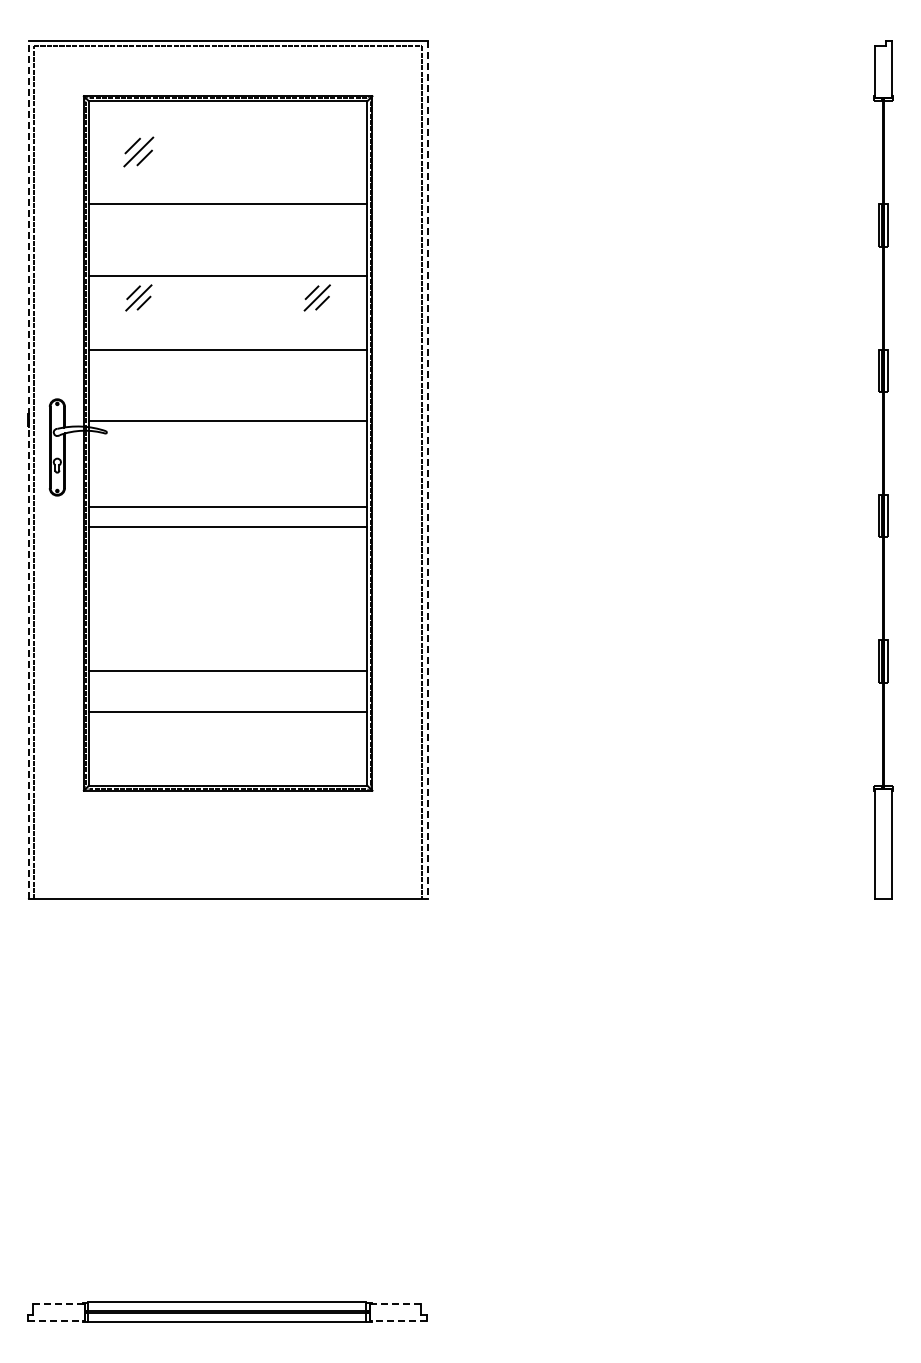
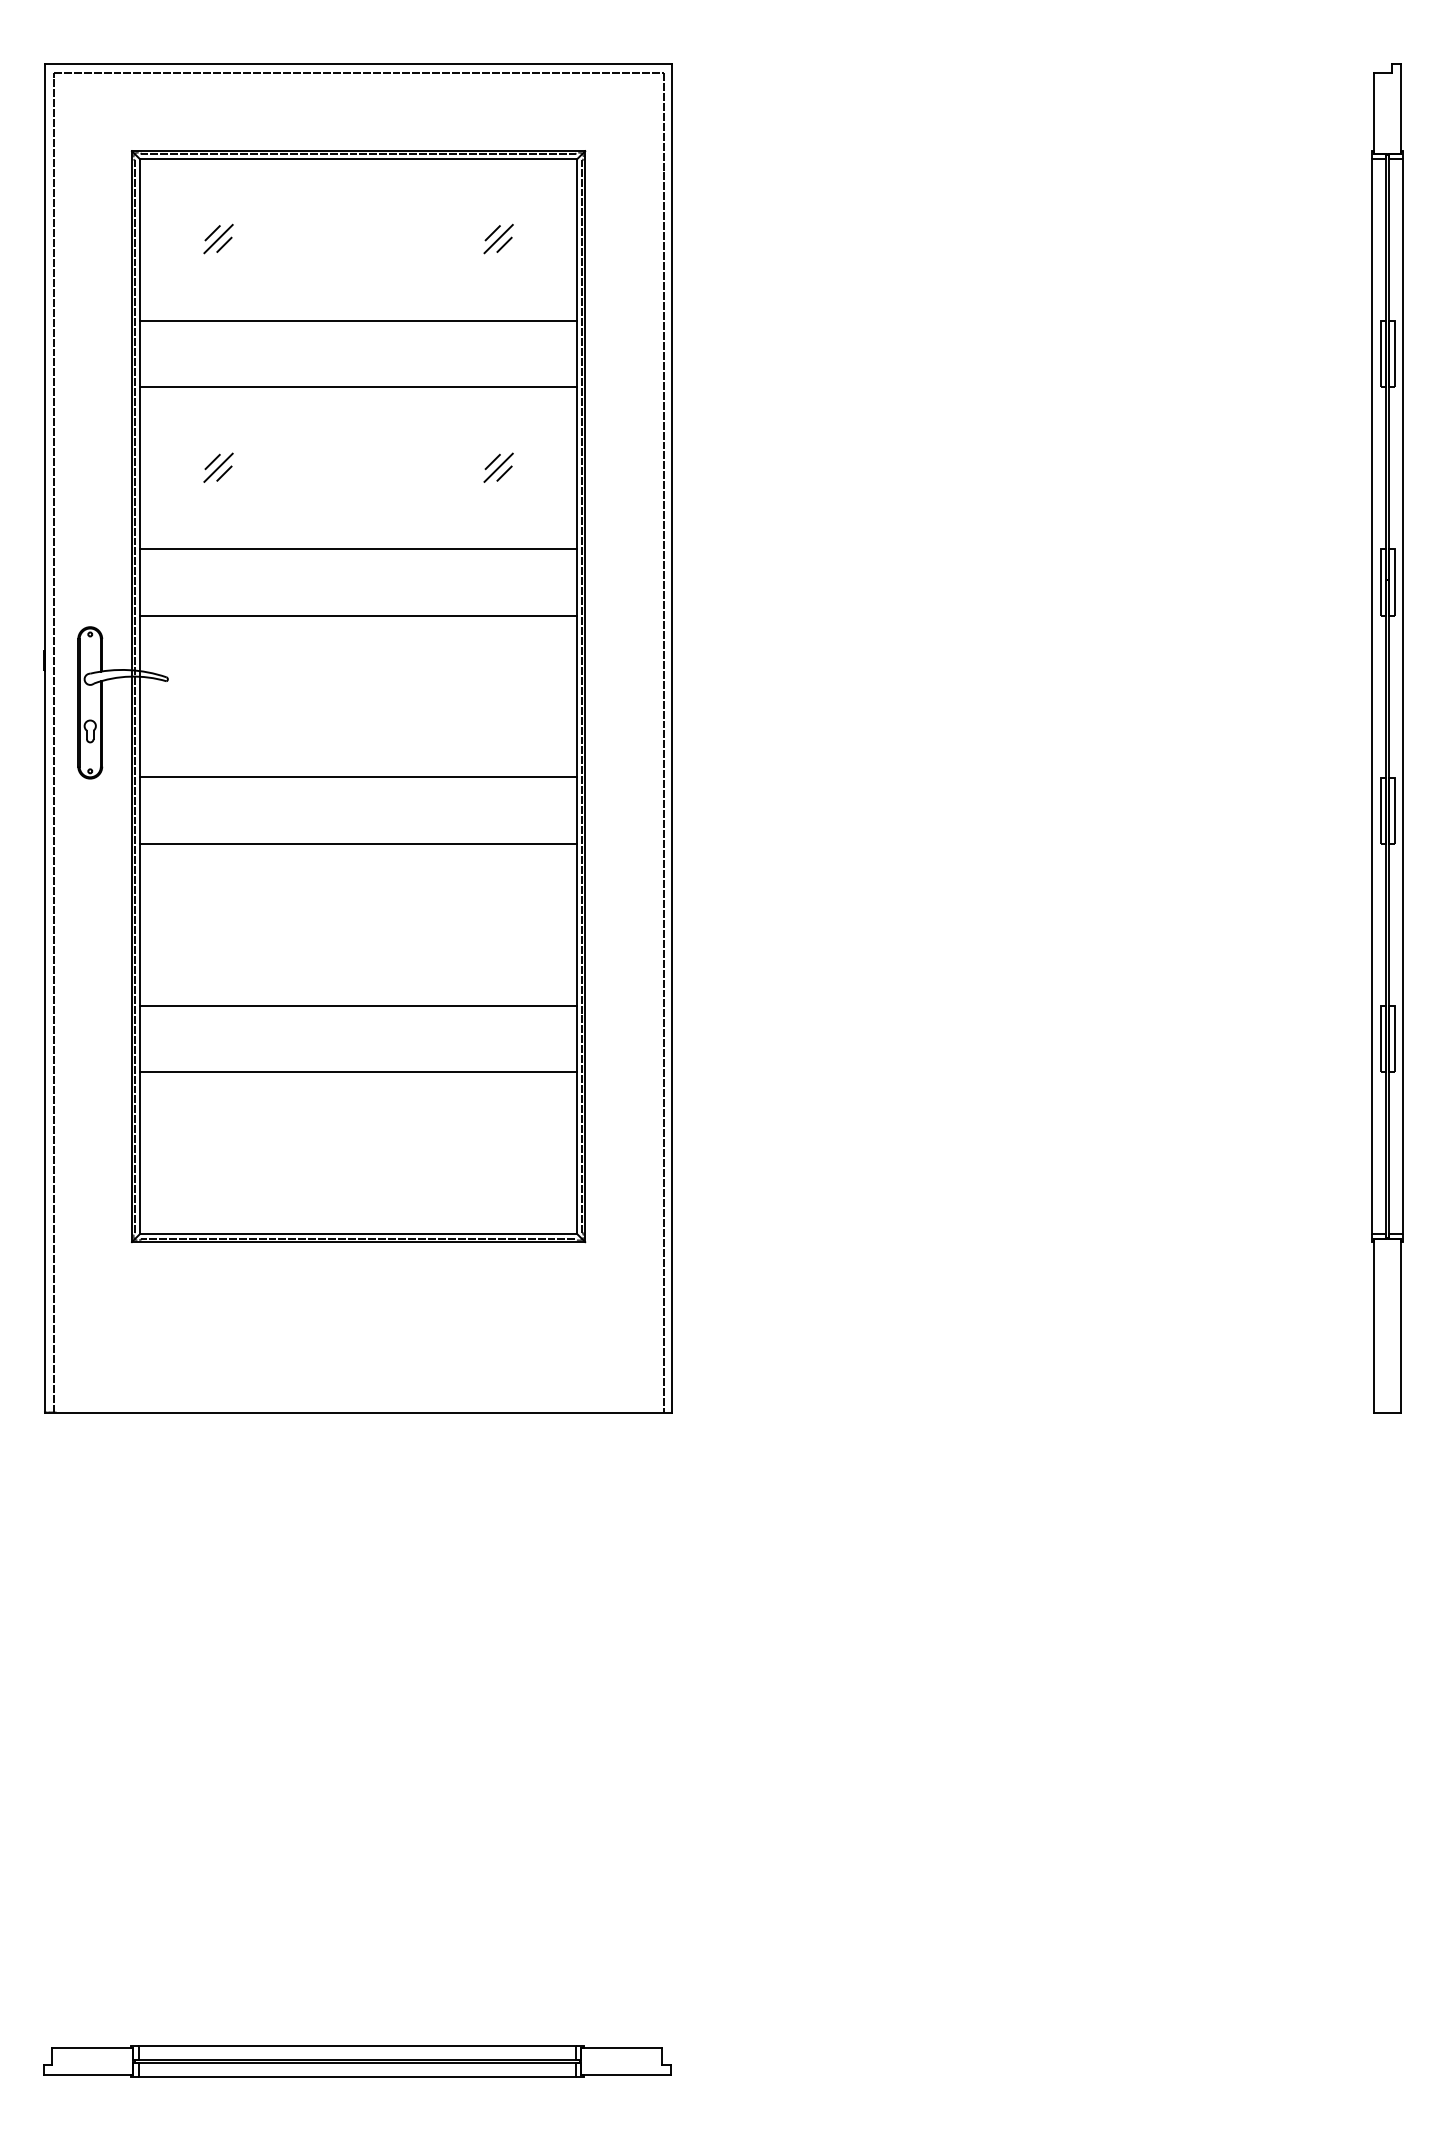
part: (139, 152) -> (219, 239), size x0.62
part: (317, 152) -> (498, 239), added
line: (228, 275) -> (359, 387), moved
part: (139, 297) -> (219, 467), size x0.71
part: (317, 297) -> (498, 467), size x0.71
line: (228, 420) -> (359, 614), moved
line: (873, 443) -> (1372, 696), added
line: (893, 443) -> (1403, 696), added
line: (28, 469) -> (44, 737), dashed -> solid
line: (427, 470) -> (671, 739), dashed -> solid
line: (228, 507) -> (359, 844), moved
line: (228, 526) -> (359, 776), moved
line: (228, 671) -> (359, 1006), moved
line: (228, 711) -> (359, 1072), moved
line: (59, 1303) -> (93, 2047), dashed -> solid
line: (395, 1303) -> (621, 2047), dashed -> solid
line: (56, 1320) -> (88, 2074), dashed -> solid
line: (398, 1320) -> (626, 2074), dashed -> solid

